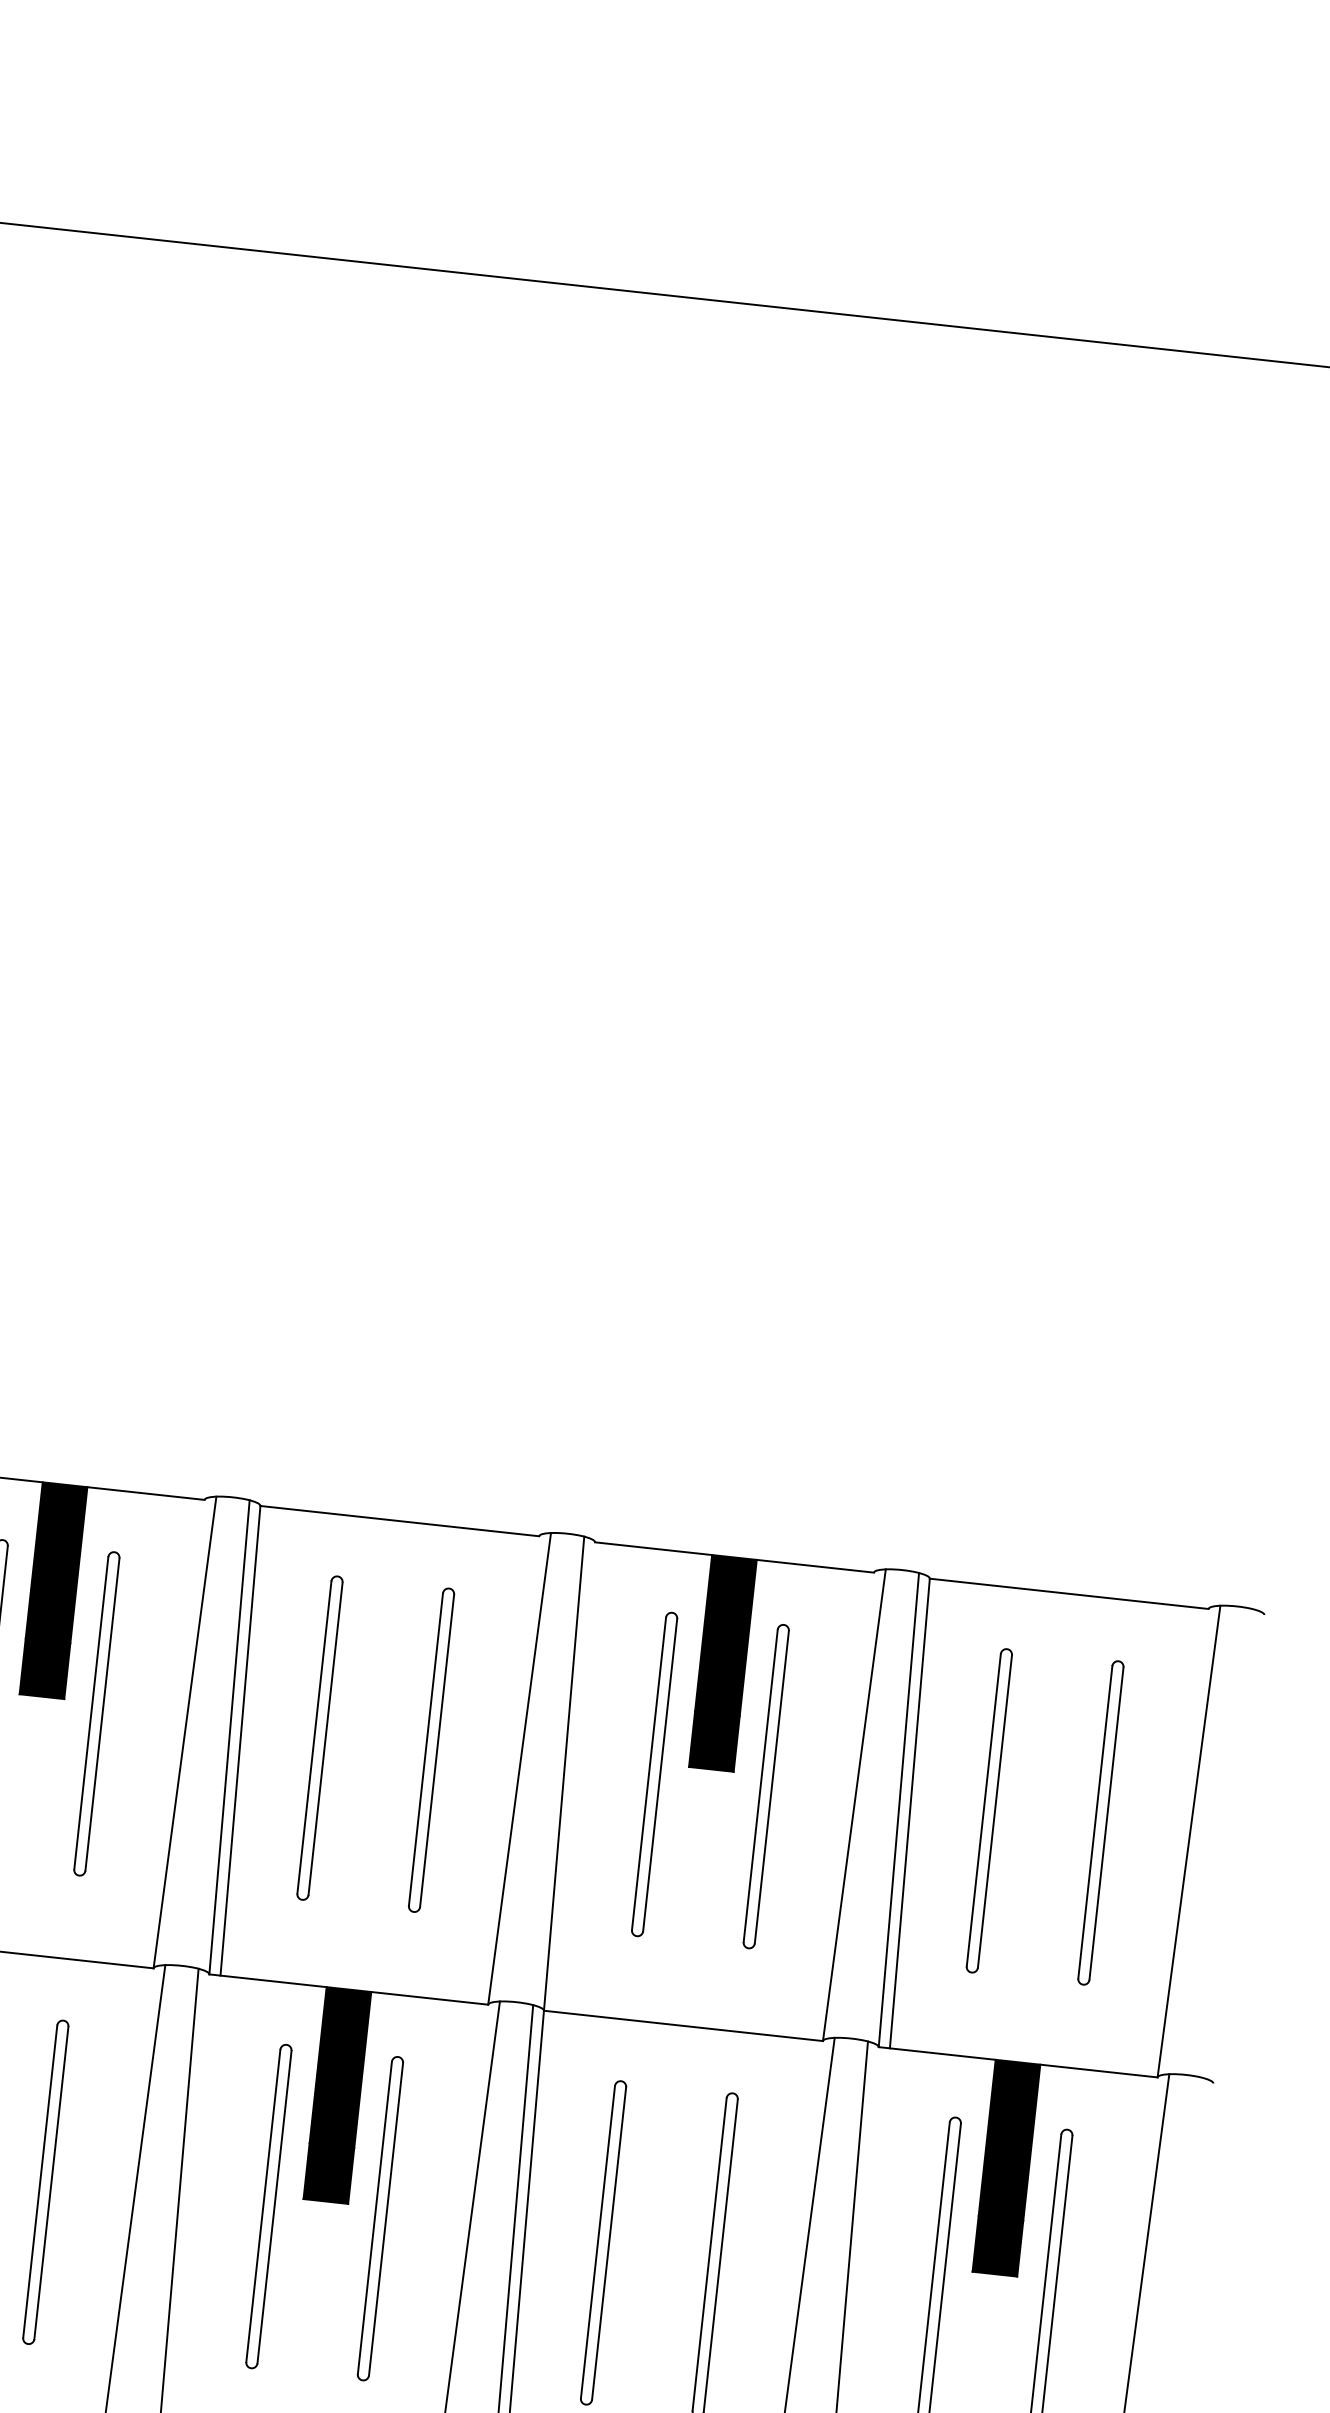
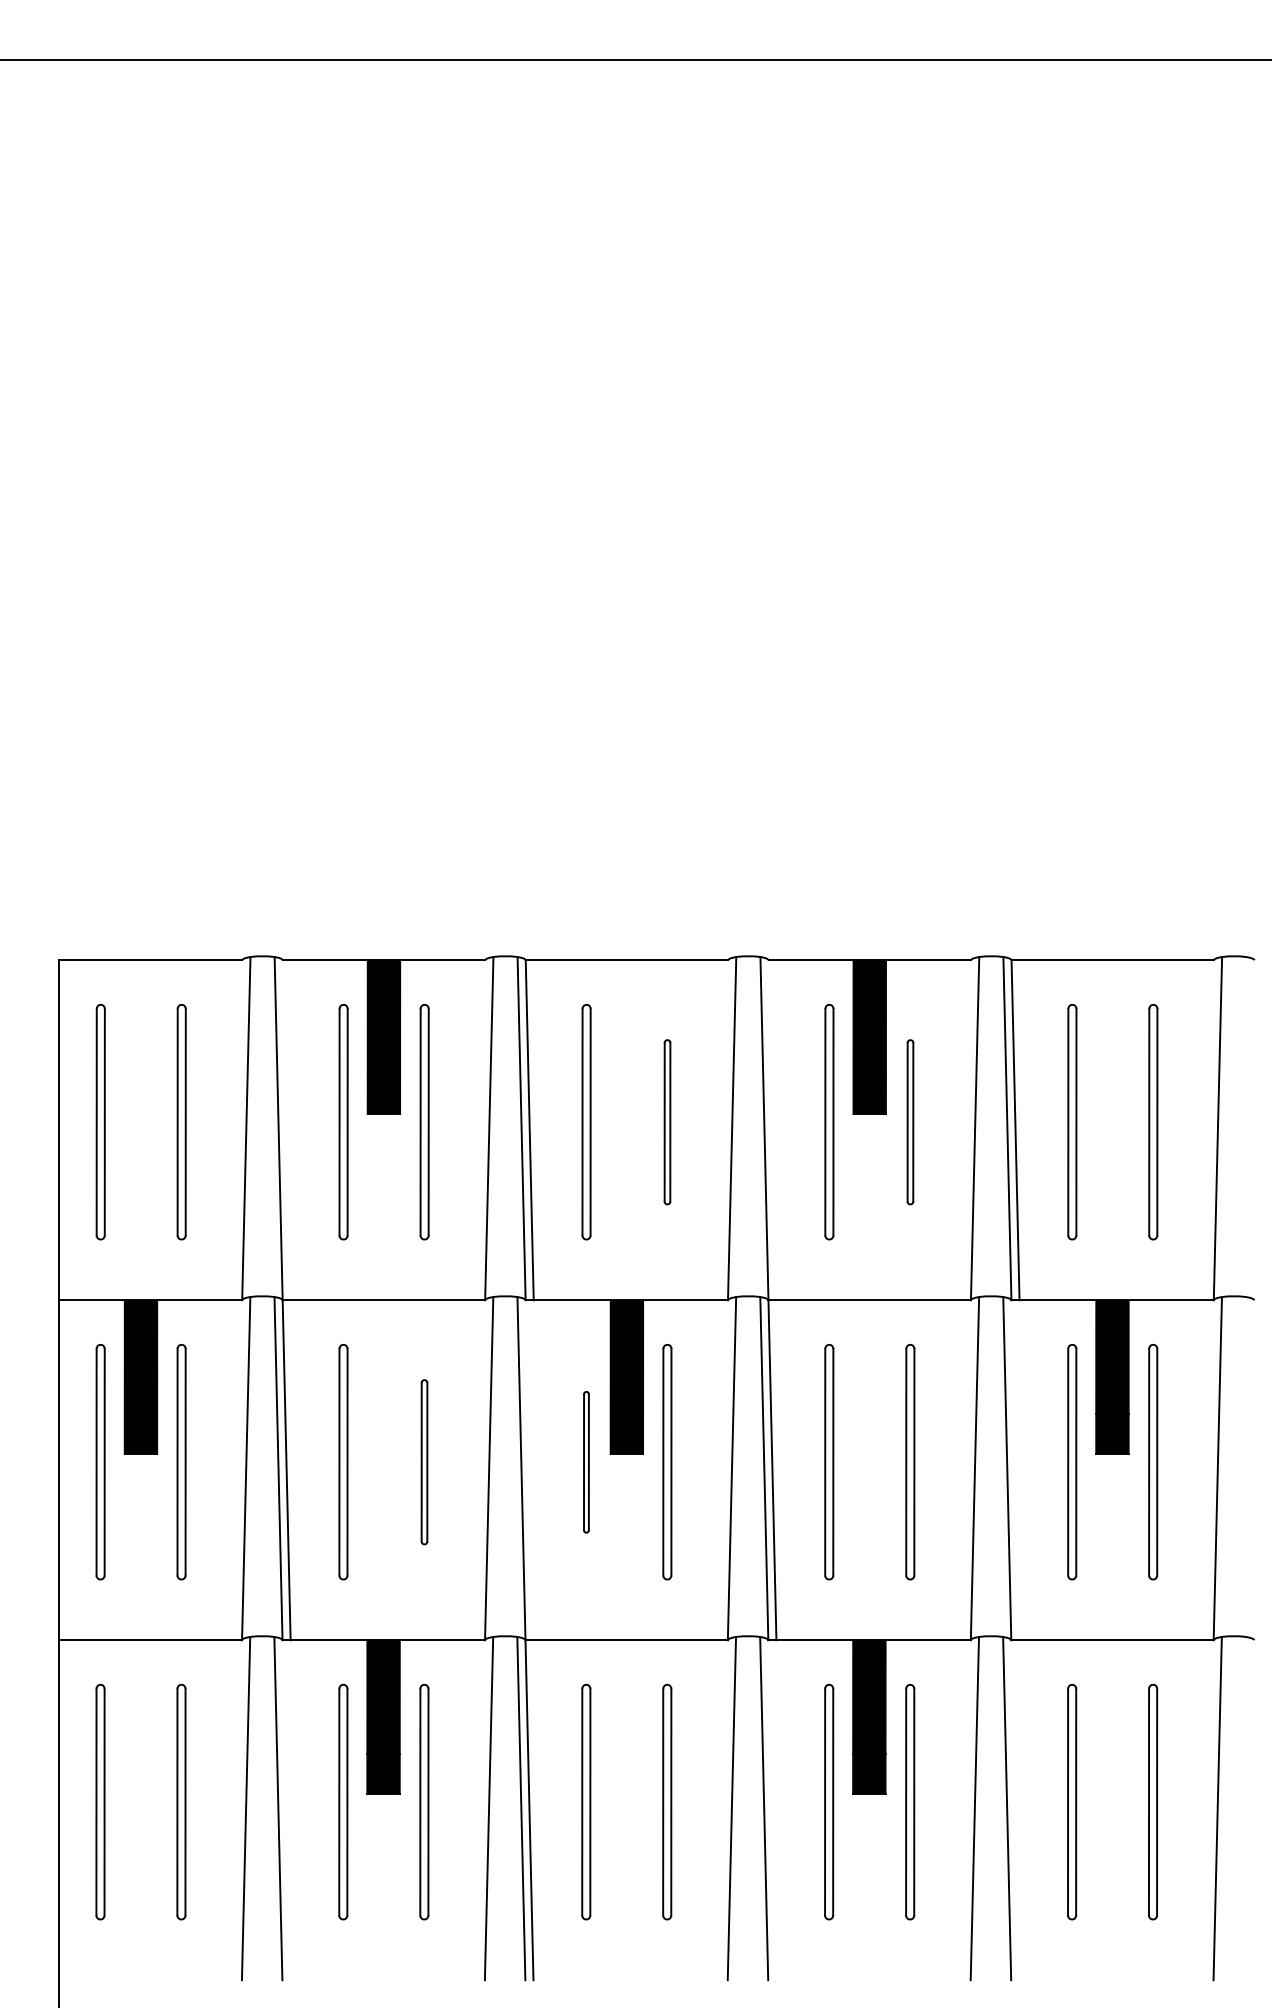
part: (431, 1750) -> (667, 1122), size x0.7
part: (766, 1787) -> (910, 1122), size x0.7
part: (45, 2182) -> (424, 1462), size x0.7
part: (268, 2207) -> (586, 1462), size x0.6

